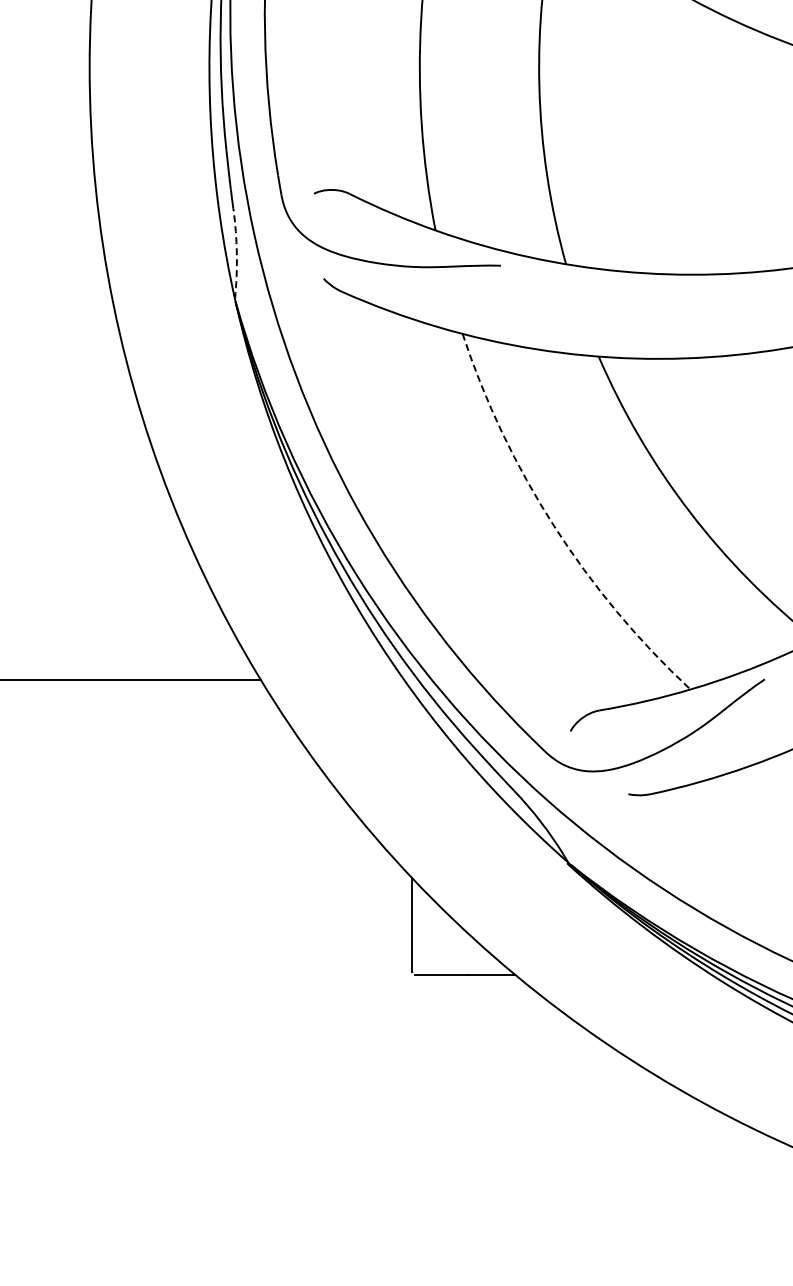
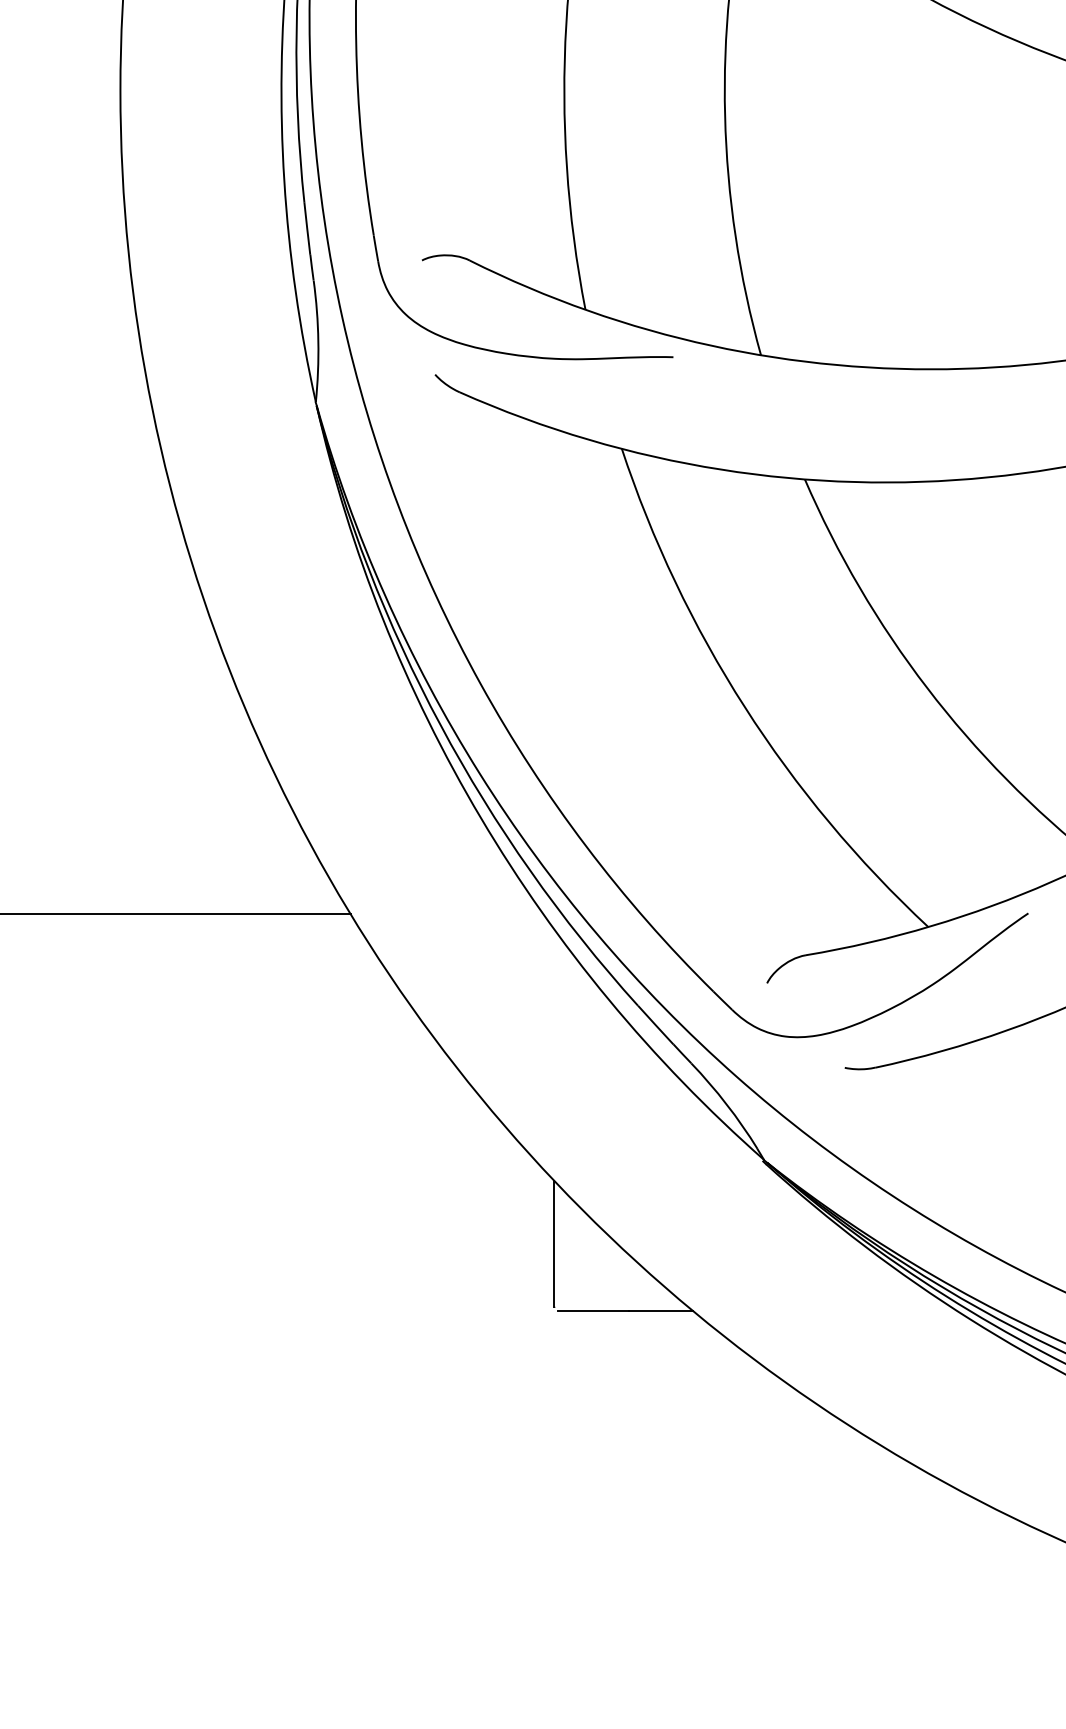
arc: (236, 253) -> (317, 340), dashed -> solid
arc: (554, 526) -> (745, 707), dashed -> solid

